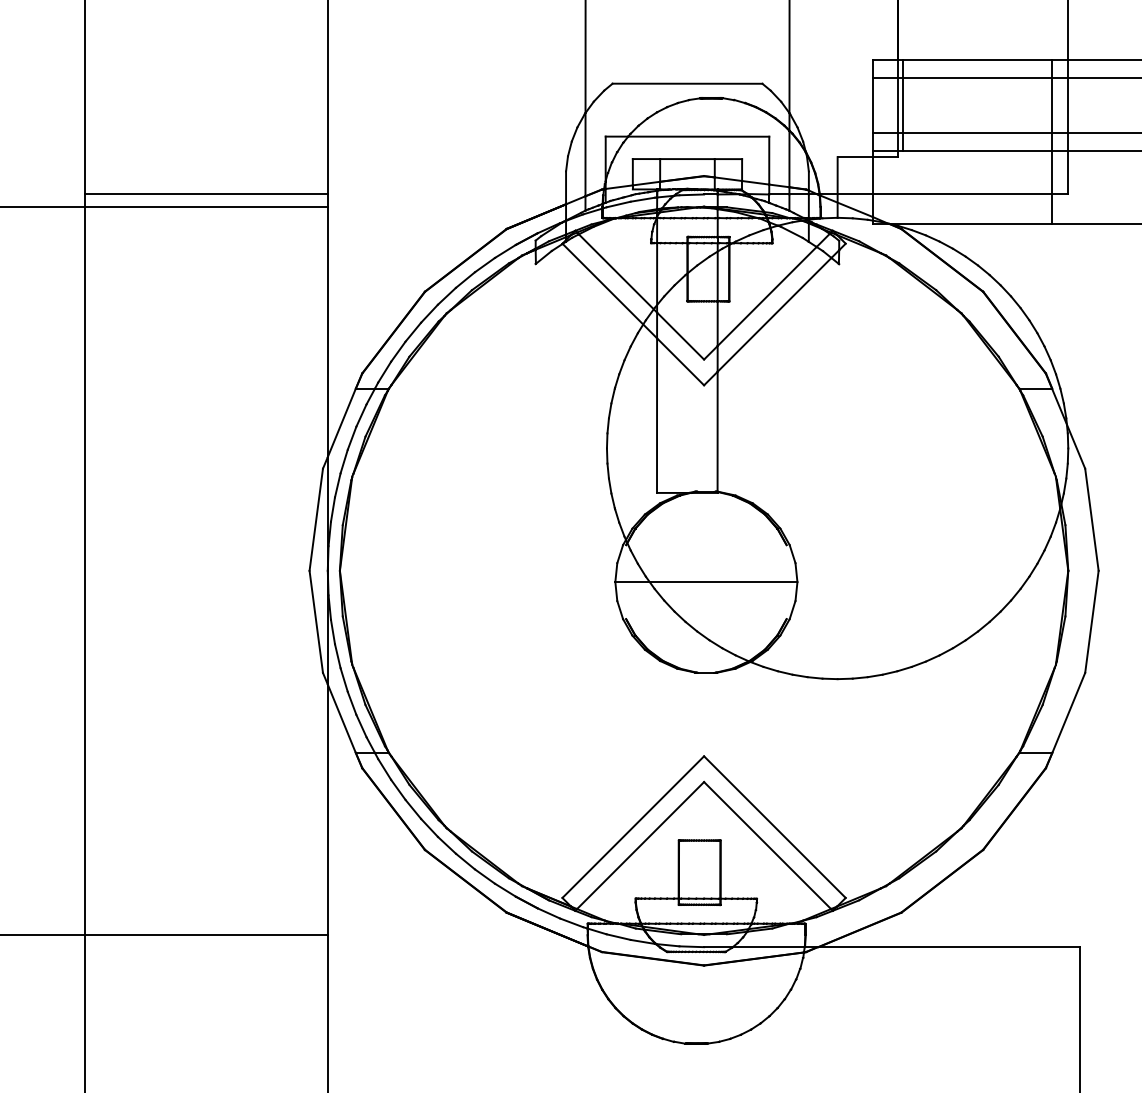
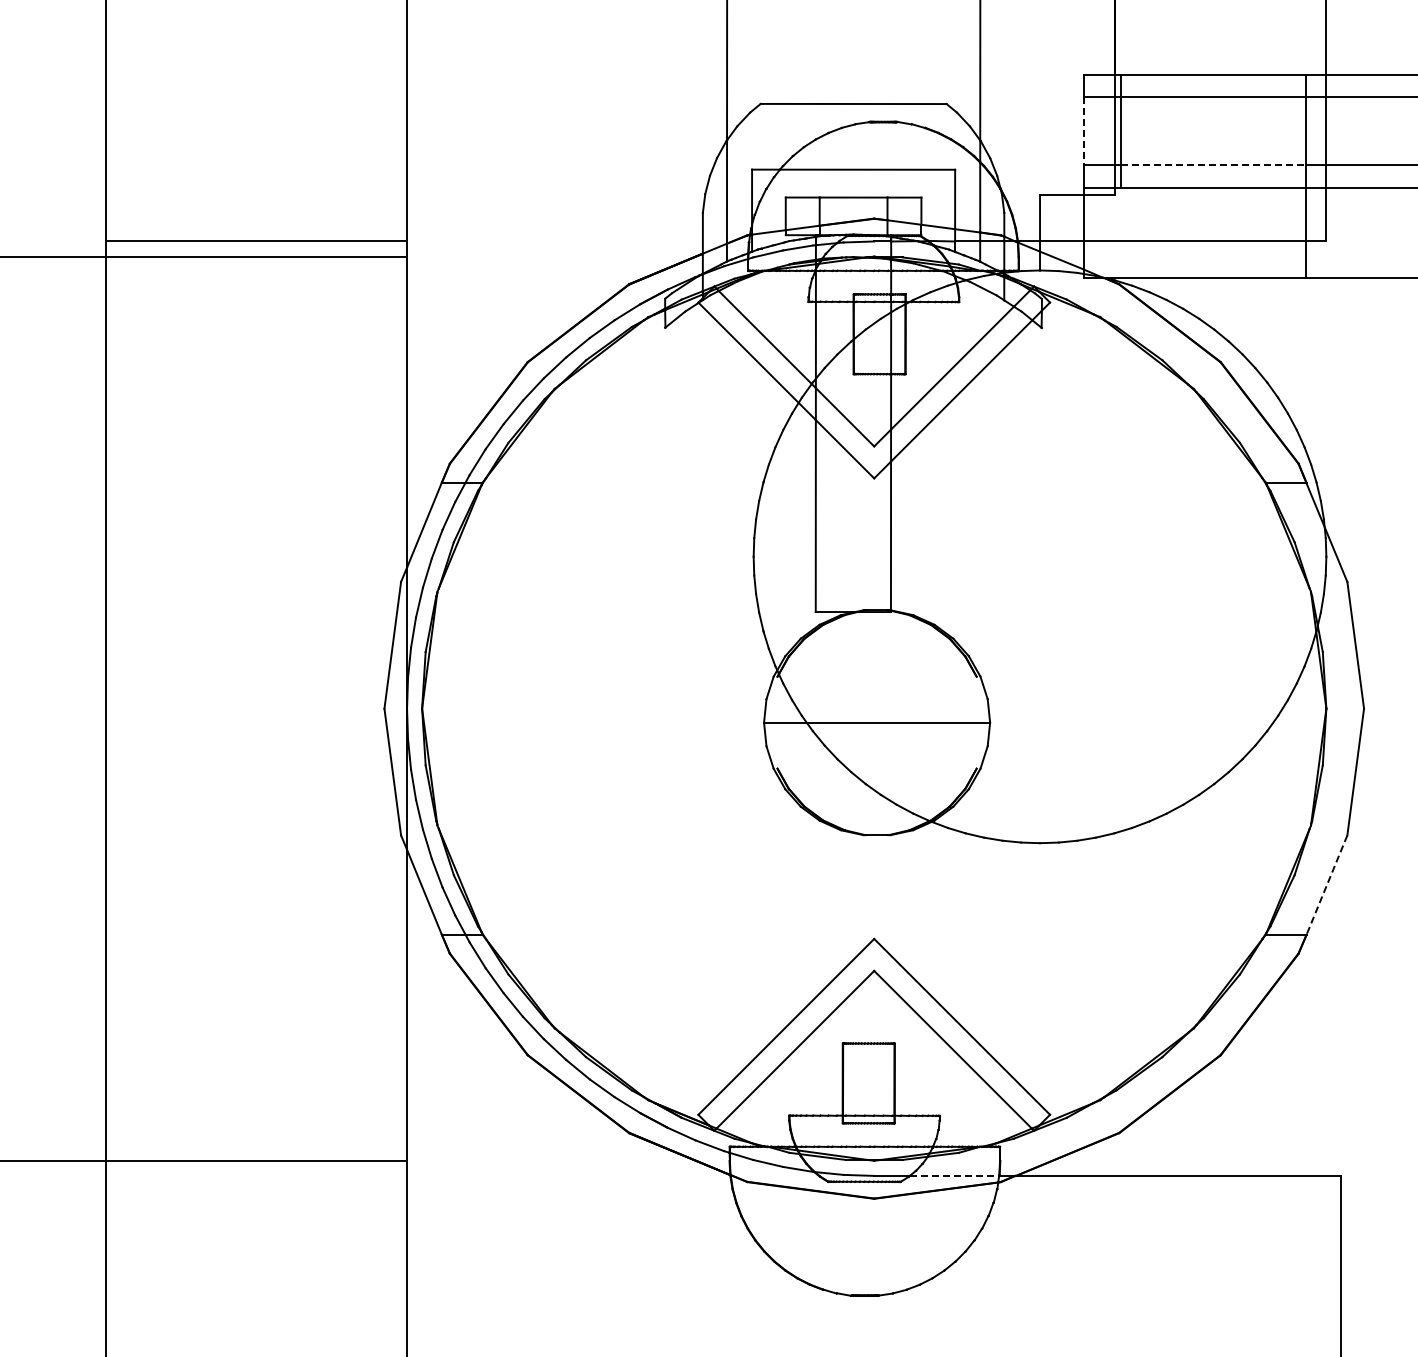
line: (872, 105) -> (1083, 131), solid -> dashed
line: (977, 132) -> (1213, 164), solid -> dashed
line: (1068, 713) -> (1326, 885), solid -> dashed
line: (768, 946) -> (954, 1175), solid -> dashed

